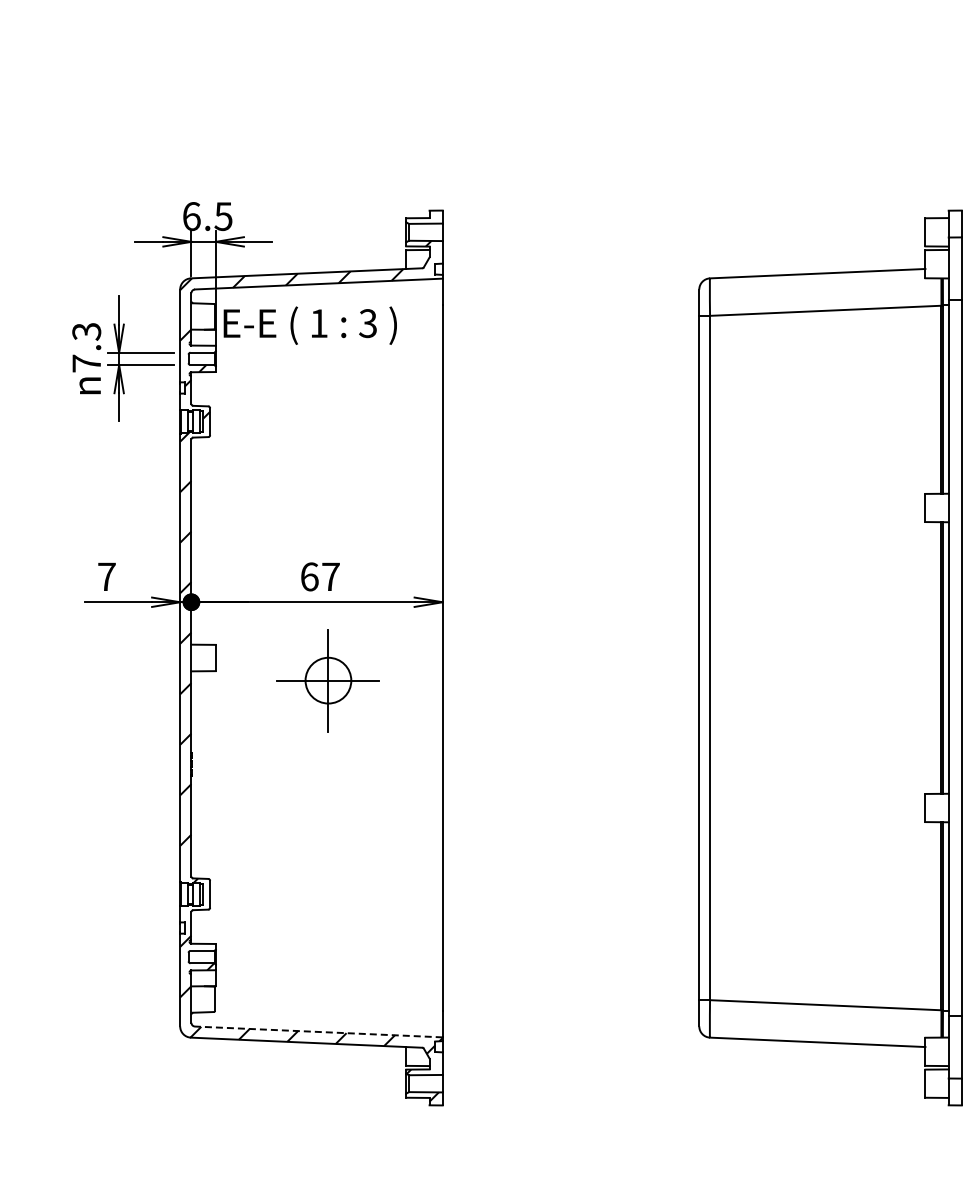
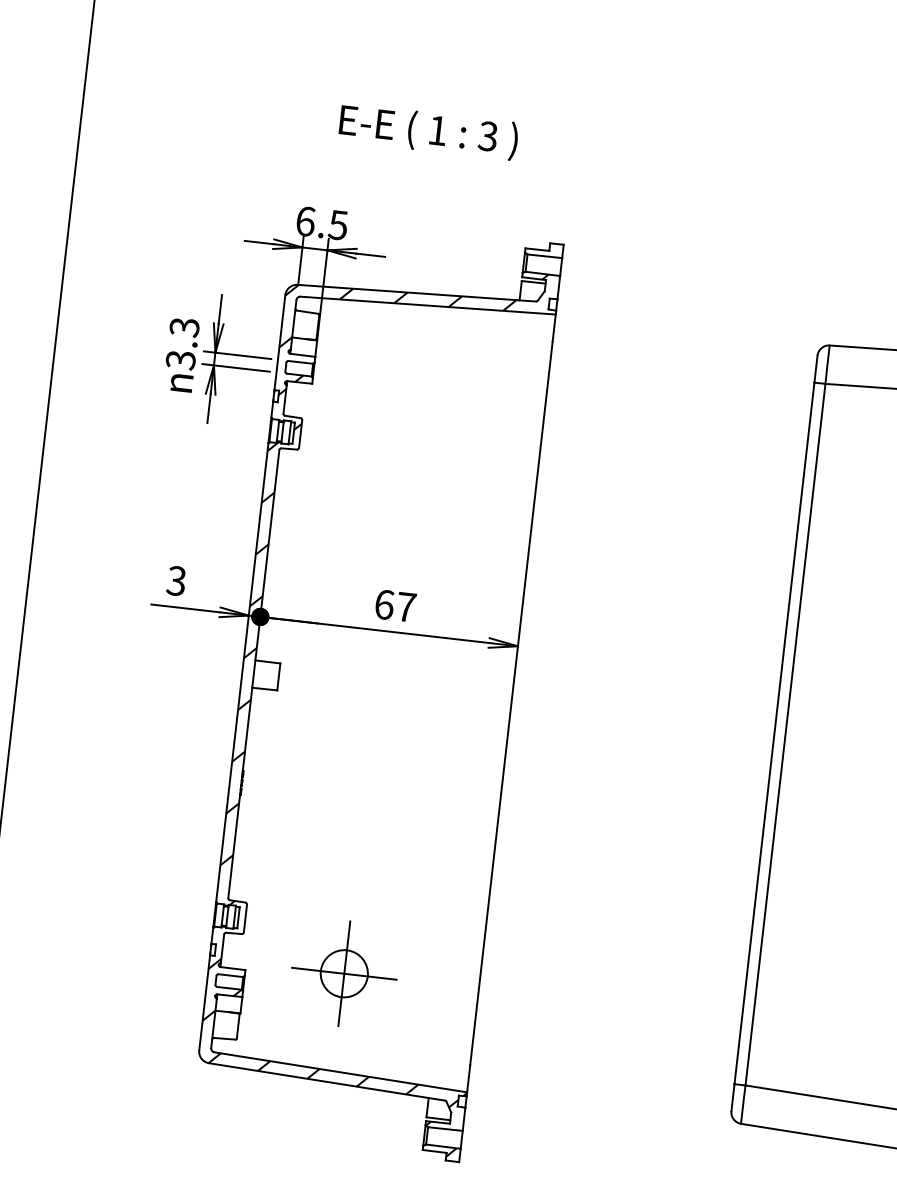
text: (309, 325) -> (427, 131), moved
text: (86, 363) -> (180, 359), 7.3 -> 3.3
text: (106, 576) -> (176, 580), 7 -> 3
part: (327, 680) -> (343, 973), moved
line: (318, 1031) -> (340, 1071), dashed -> solid

